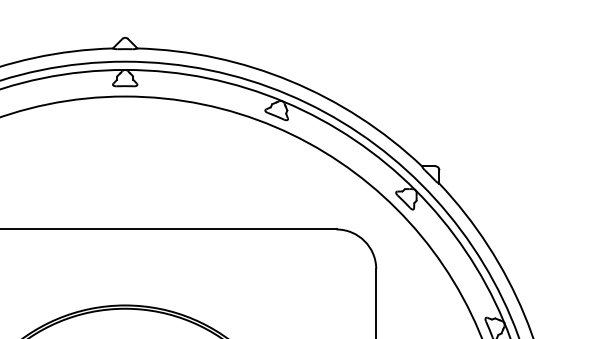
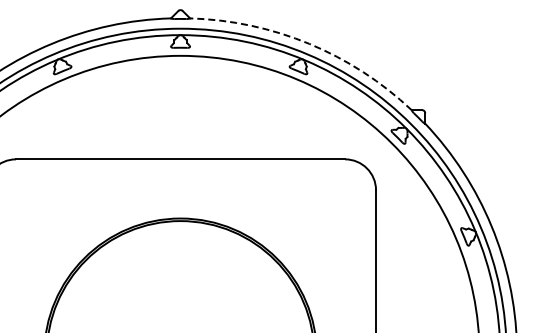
arc: (290, 80) -> (309, 43), solid -> dashed

